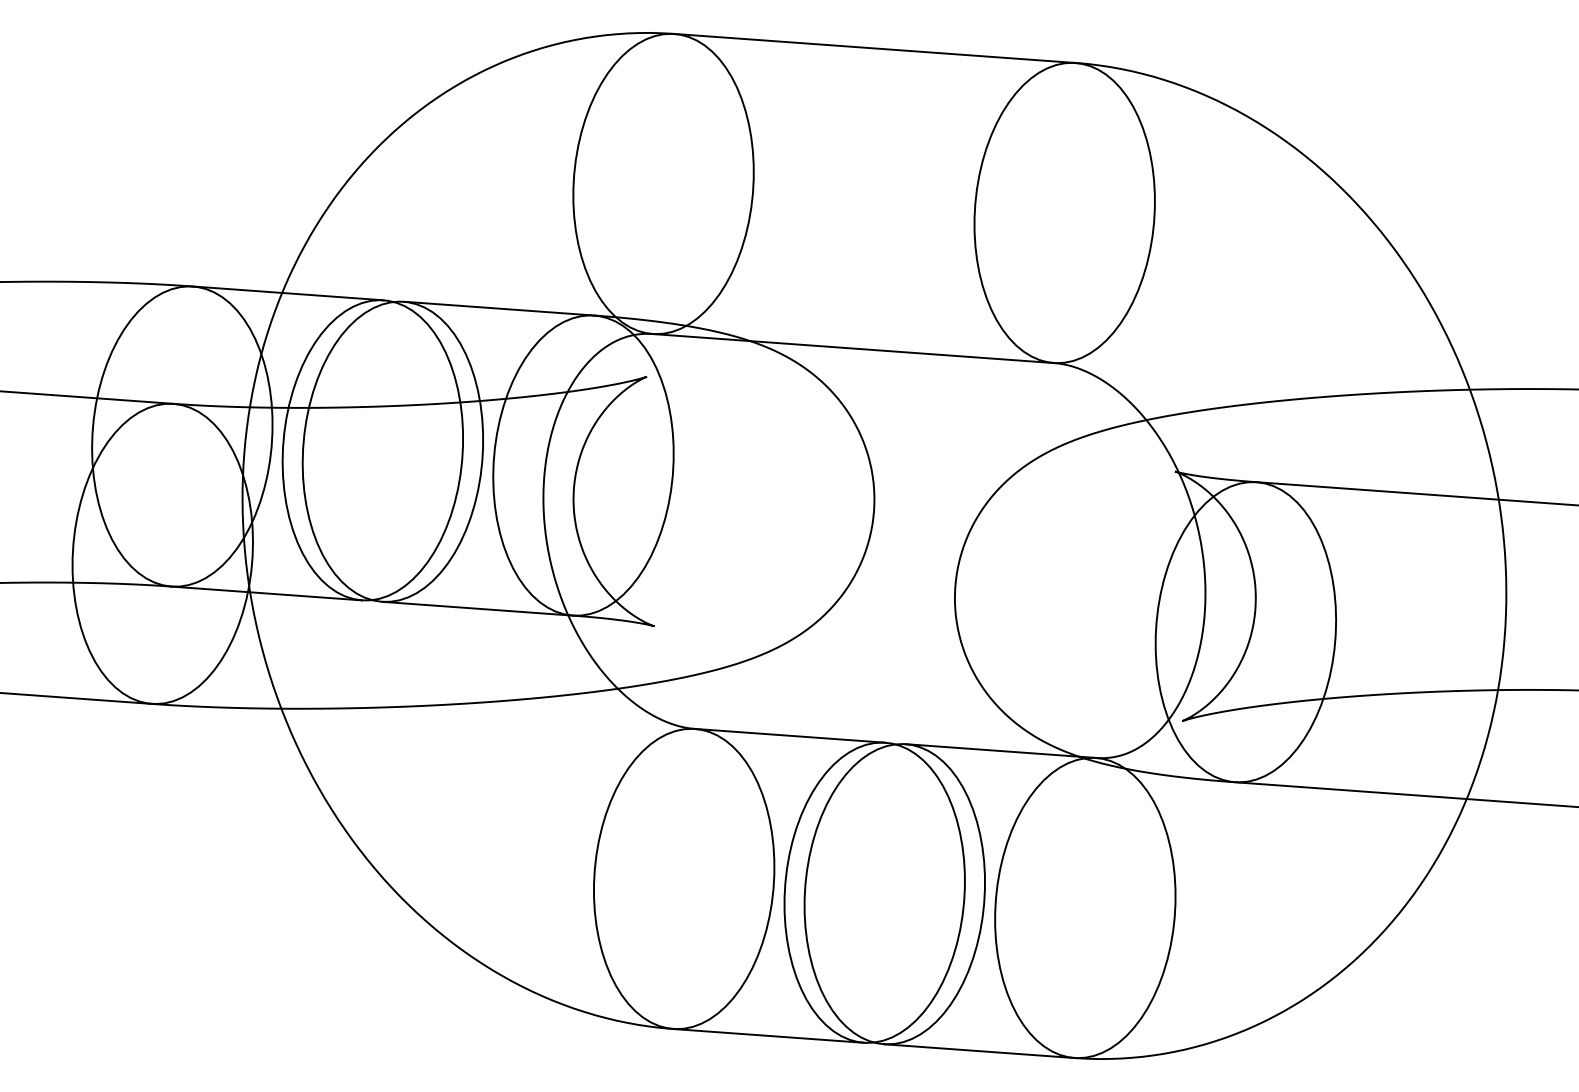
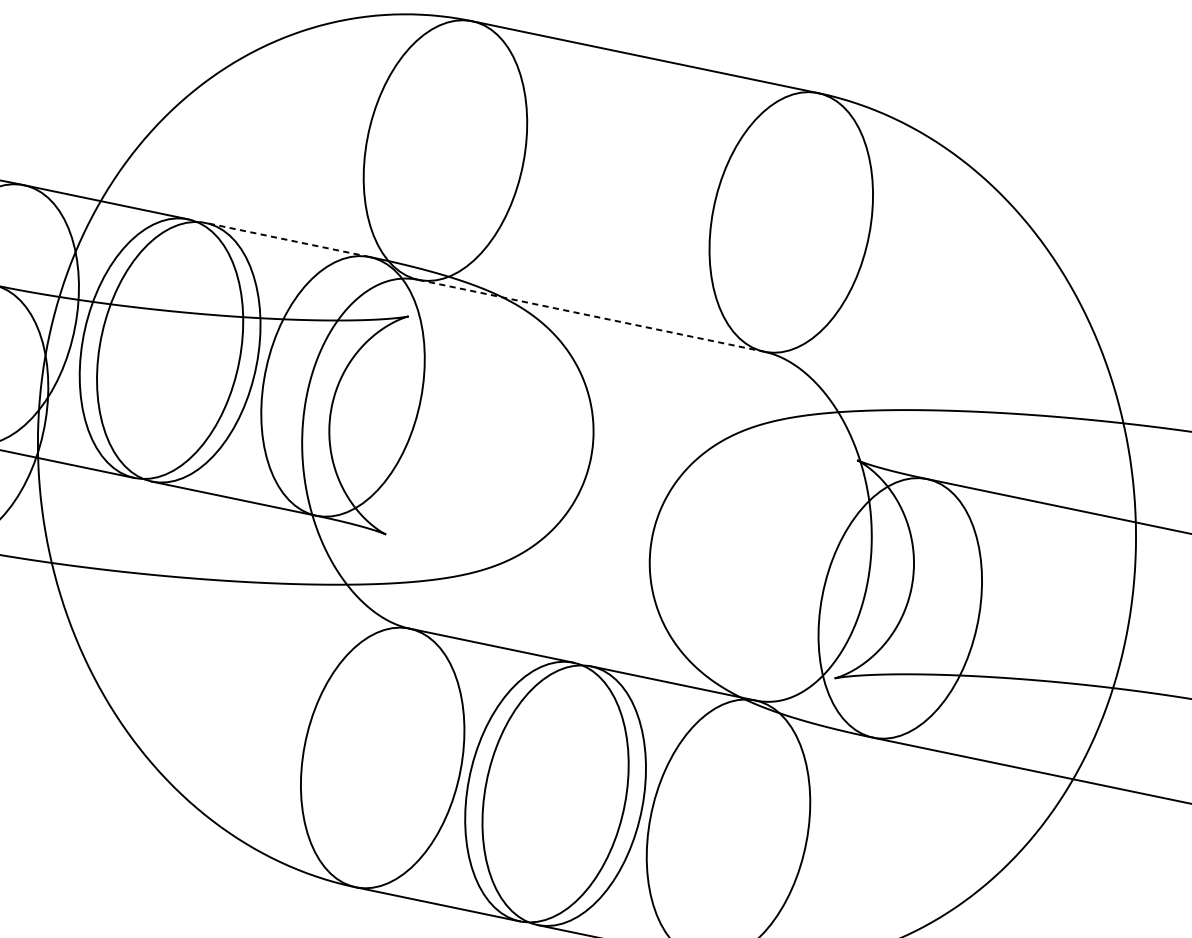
line: (499, 308) -> (288, 239), solid -> dashed
line: (853, 348) -> (591, 315), solid -> dashed

